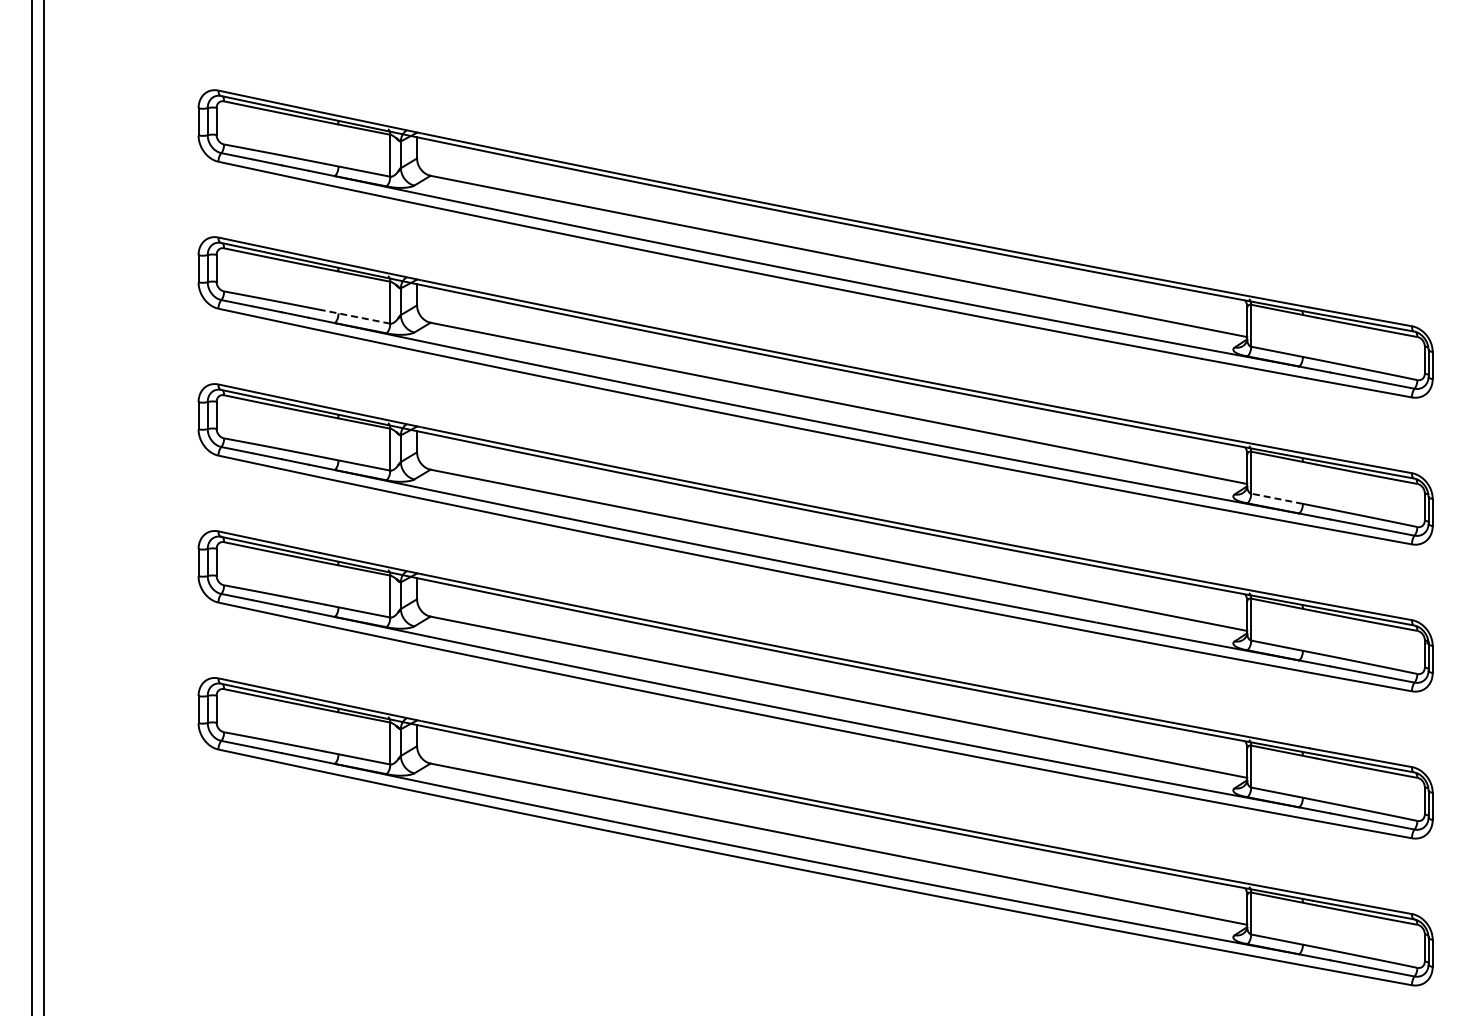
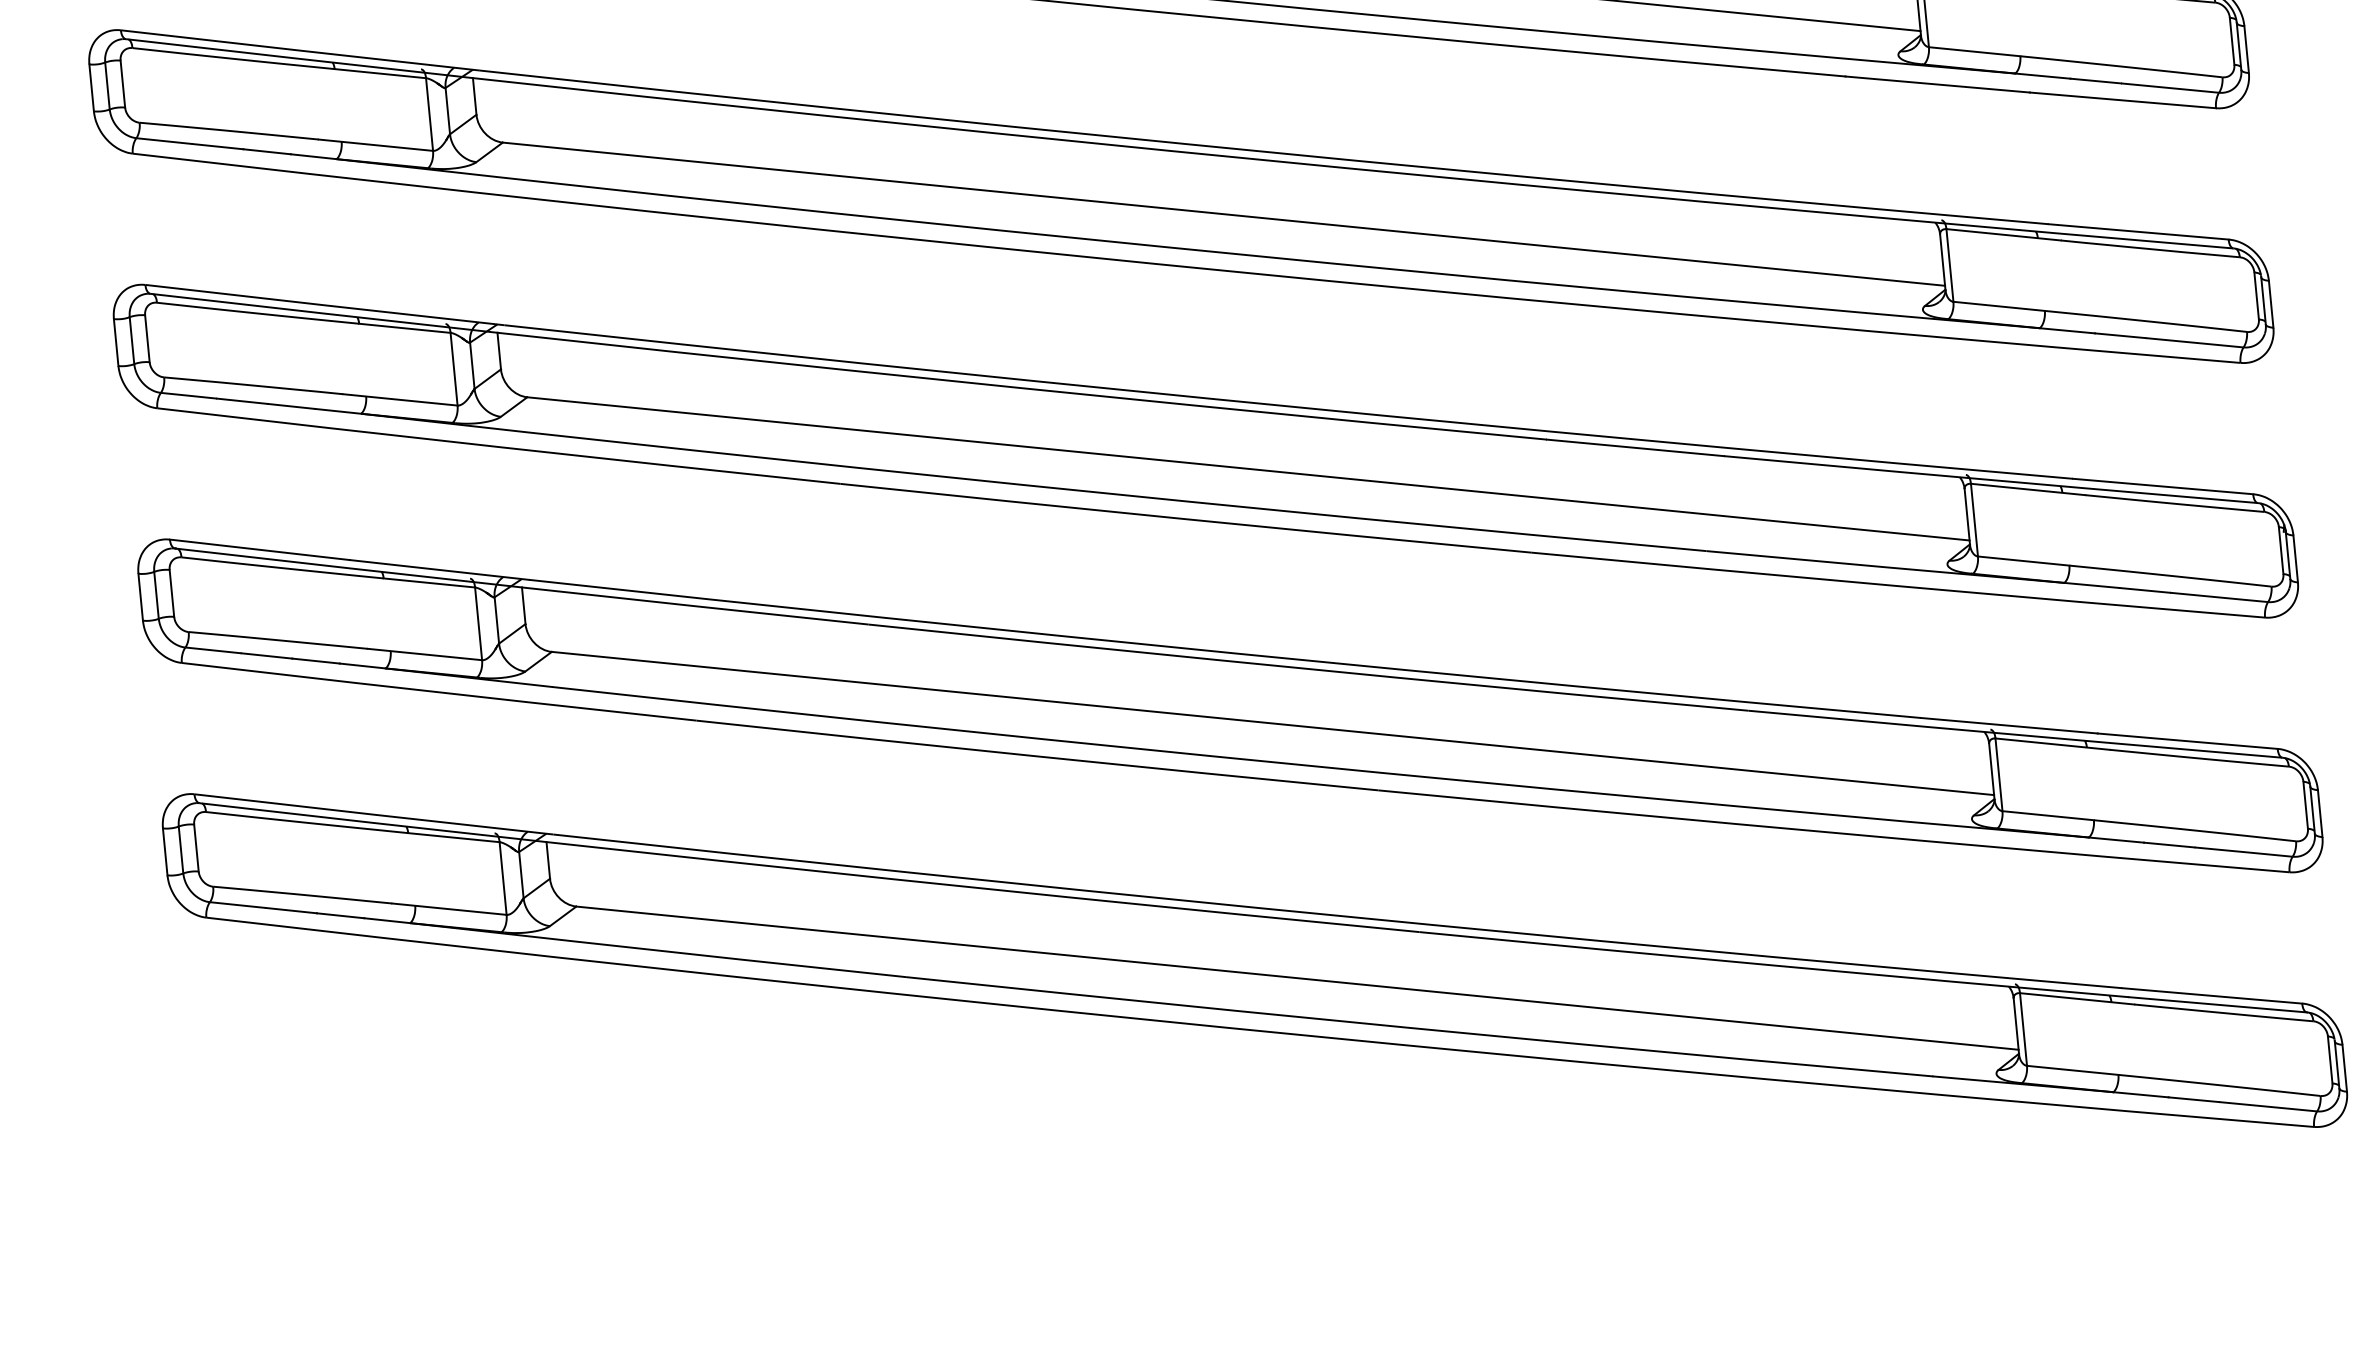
line: (357, 317) -> (375, 145), dashed -> solid
line: (1276, 498) -> (1998, 306), dashed -> solid

